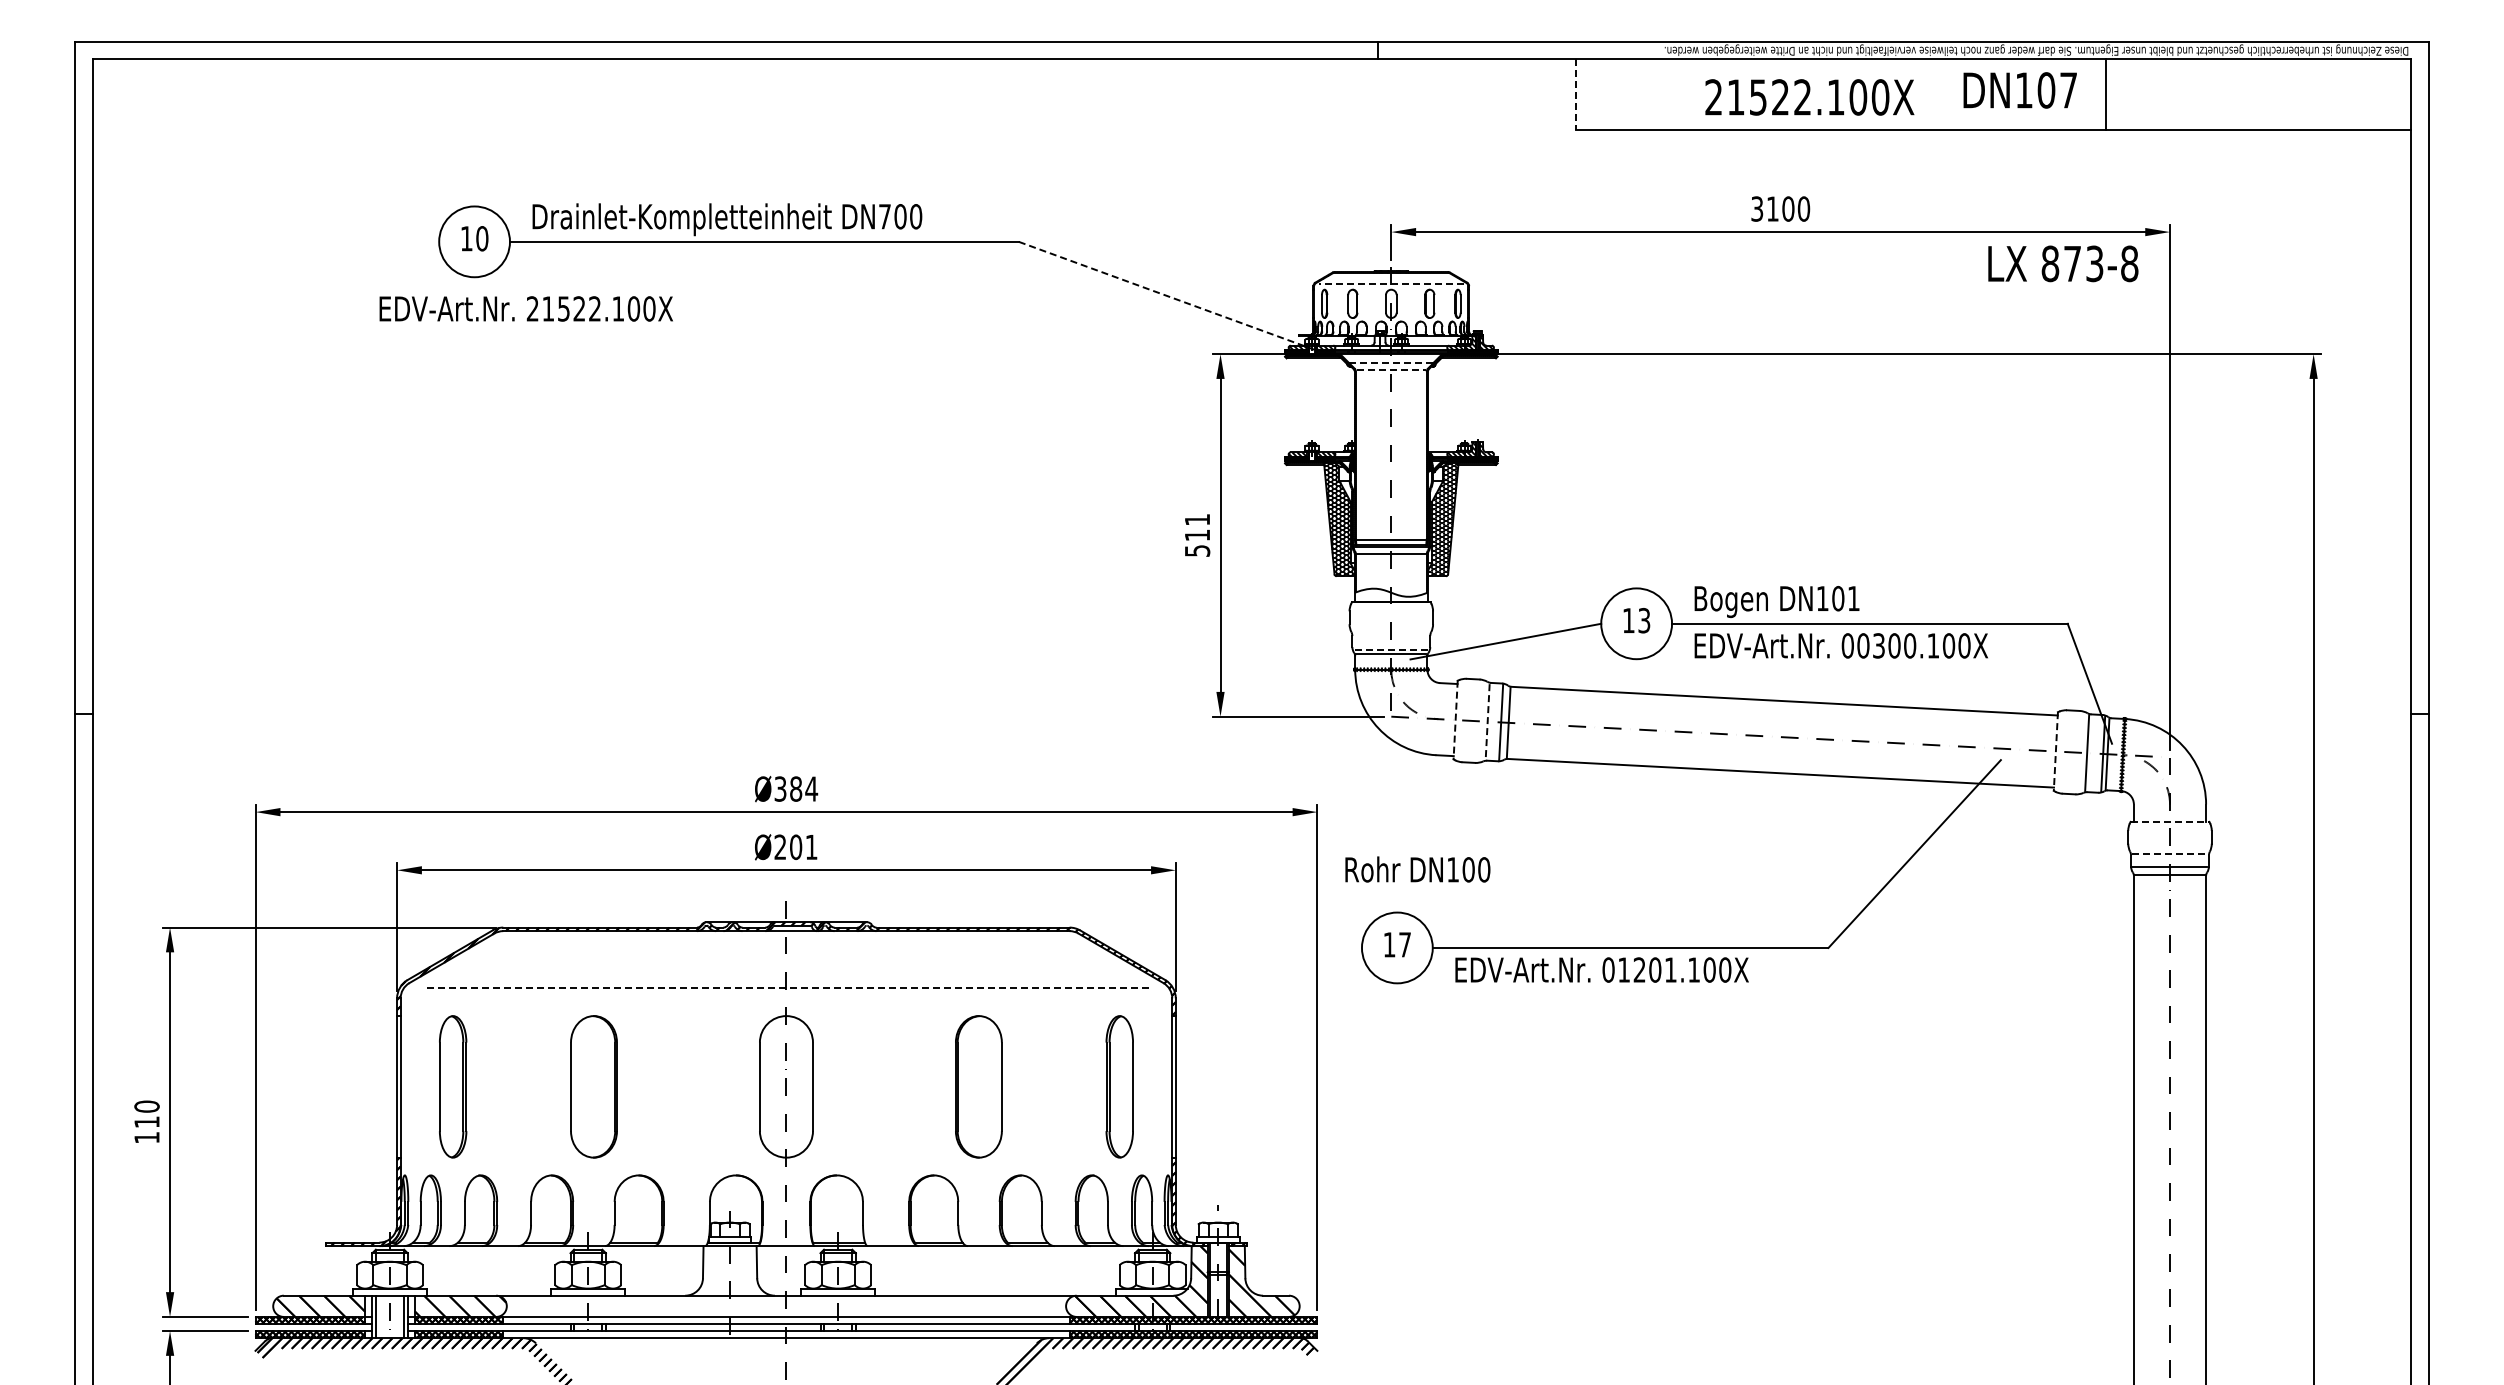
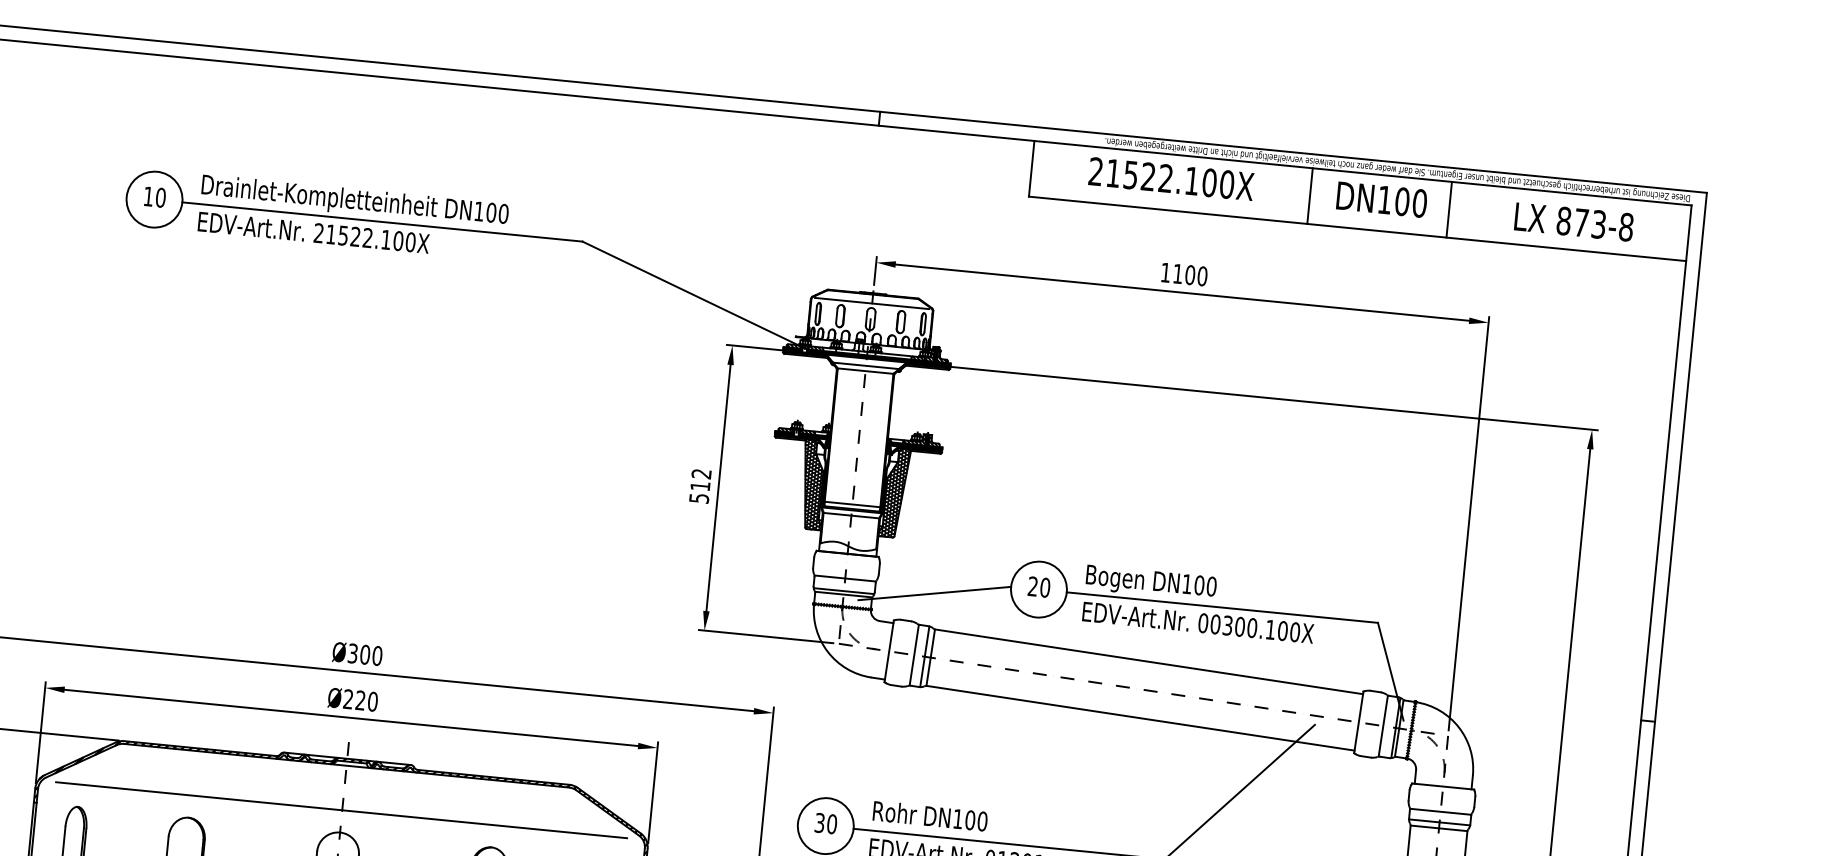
text: (2068, 90) -> (1419, 203), DN107 -> DN100
line: (1929, 94) -> (1310, 195), added
line: (1575, 95) -> (1031, 169), dashed -> solid
text: (1809, 97) -> (1171, 179), moved
text: (1757, 208) -> (1166, 272), 3100 -> 1100
text: (884, 216) -> (478, 211), DN700 -> DN100
text: (2063, 263) -> (1574, 221), moved
line: (1391, 284) -> (872, 303), dashed -> solid
line: (1167, 296) -> (695, 296), dashed -> solid
text: (525, 308) -> (313, 232), moved
line: (1391, 363) -> (866, 366), dashed -> solid
line: (1391, 370) -> (865, 371), dashed -> solid
text: (1196, 519) -> (700, 473), 511 -> 512
text: (1853, 598) -> (1211, 586), DN101 -> DN100
text: (1636, 620) -> (1039, 587), 13 -> 20
line: (1391, 633) -> (845, 578), added
line: (1390, 649) -> (843, 590), dashed -> solid
line: (1455, 720) -> (889, 651), dashed -> solid
line: (1487, 721) -> (914, 654), dashed -> solid
line: (2055, 752) -> (1358, 723), dashed -> solid
text: (804, 788) -> (371, 654), Ø384 -> Ø300
line: (2170, 821) -> (1443, 786), dashed -> solid
text: (803, 847) -> (366, 701), Ø201 -> Ø220
line: (2170, 854) -> (1441, 812), dashed -> solid
text: (1417, 869) -> (930, 816), moved
text: (1397, 944) -> (826, 823), 17 -> 30
line: (785, 987) -> (341, 810), dashed -> solid

